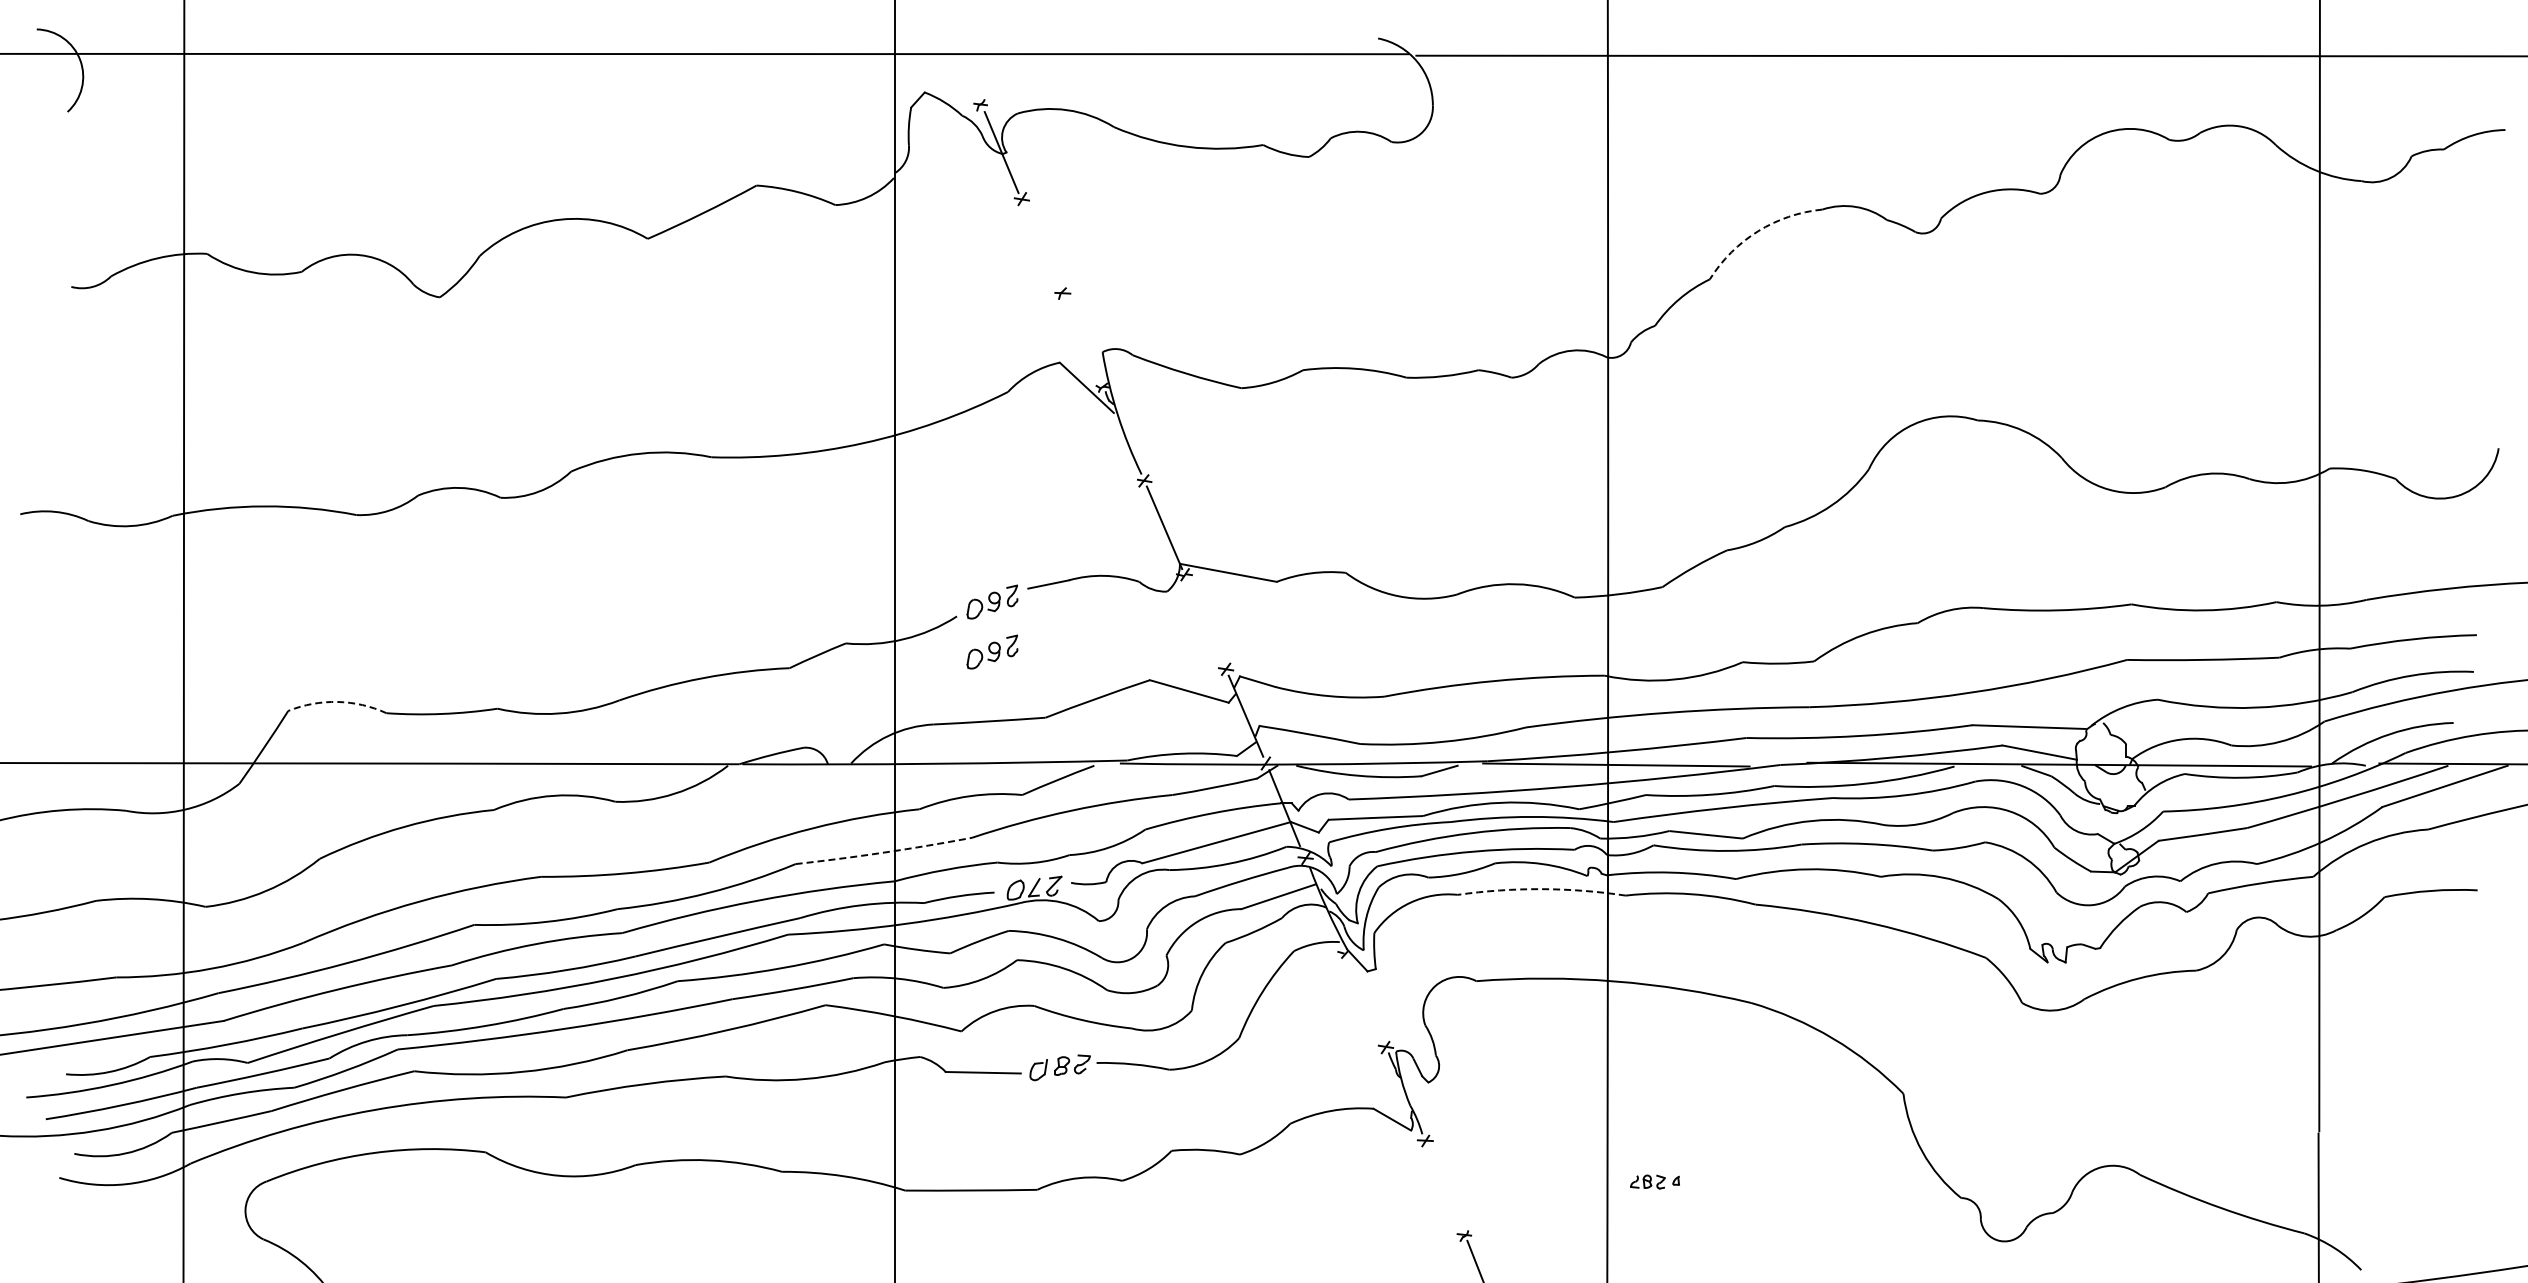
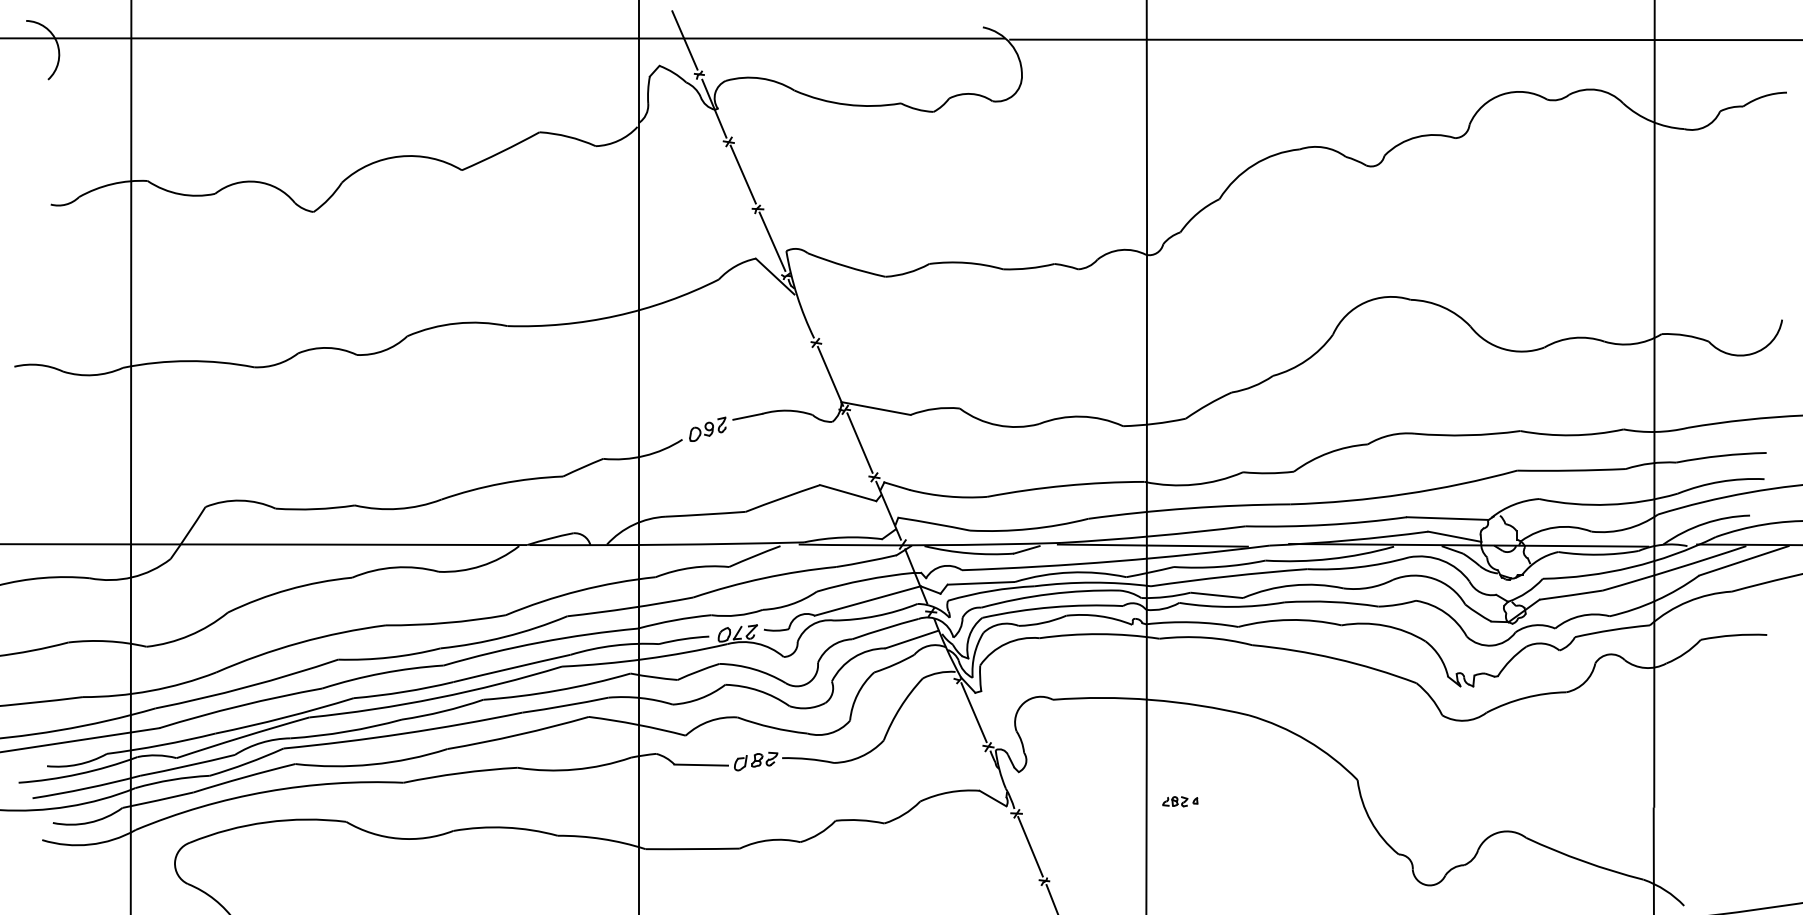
line: (960, 56) -> (685, 40), added
arc: (1758, 231) -> (1254, 165), dashed -> solid
line: (1041, 244) -> (742, 174), added
line: (1083, 338) -> (772, 241), added
line: (1205, 620) -> (859, 442), added
part: (992, 651) -> (707, 464), removed
arc: (337, 701) -> (240, 500), dashed -> solid
arc: (884, 852) -> (630, 608), dashed -> solid
arc: (1541, 889) -> (1099, 634), dashed -> solid
line: (1365, 998) -> (973, 712), added
part: (1654, 1181) -> (1180, 801), moved
line: (1444, 1186) -> (1030, 846), added

